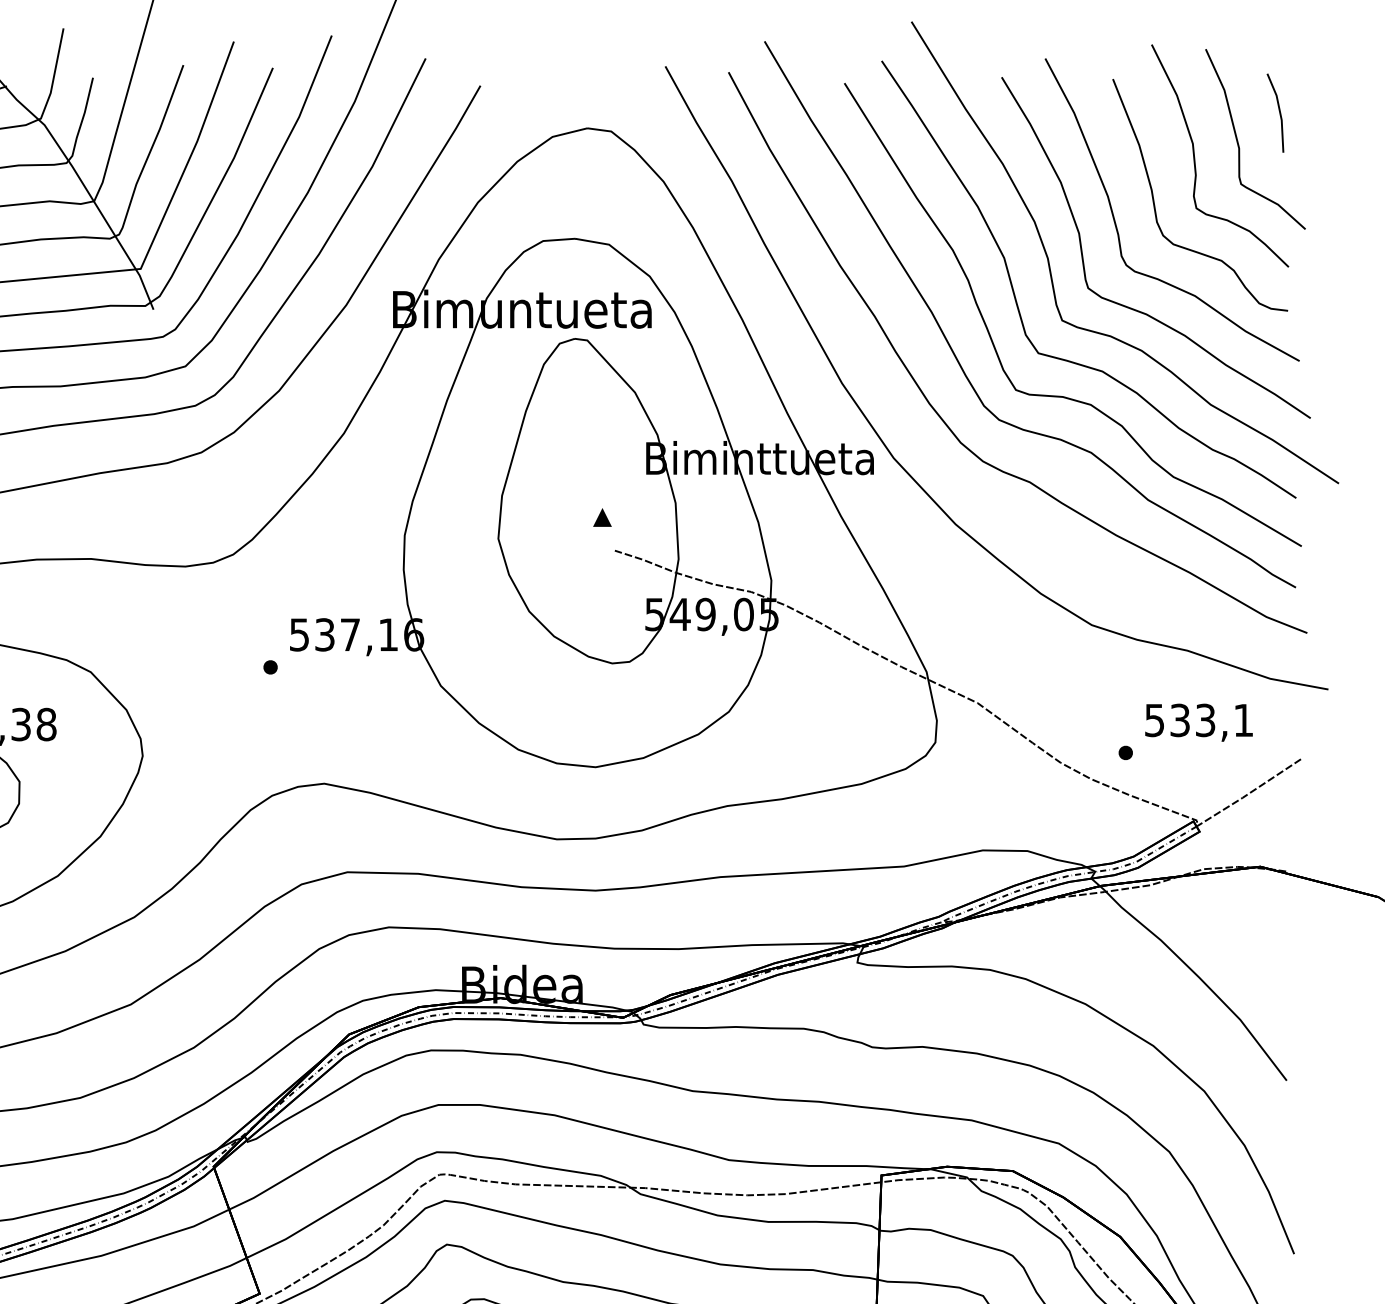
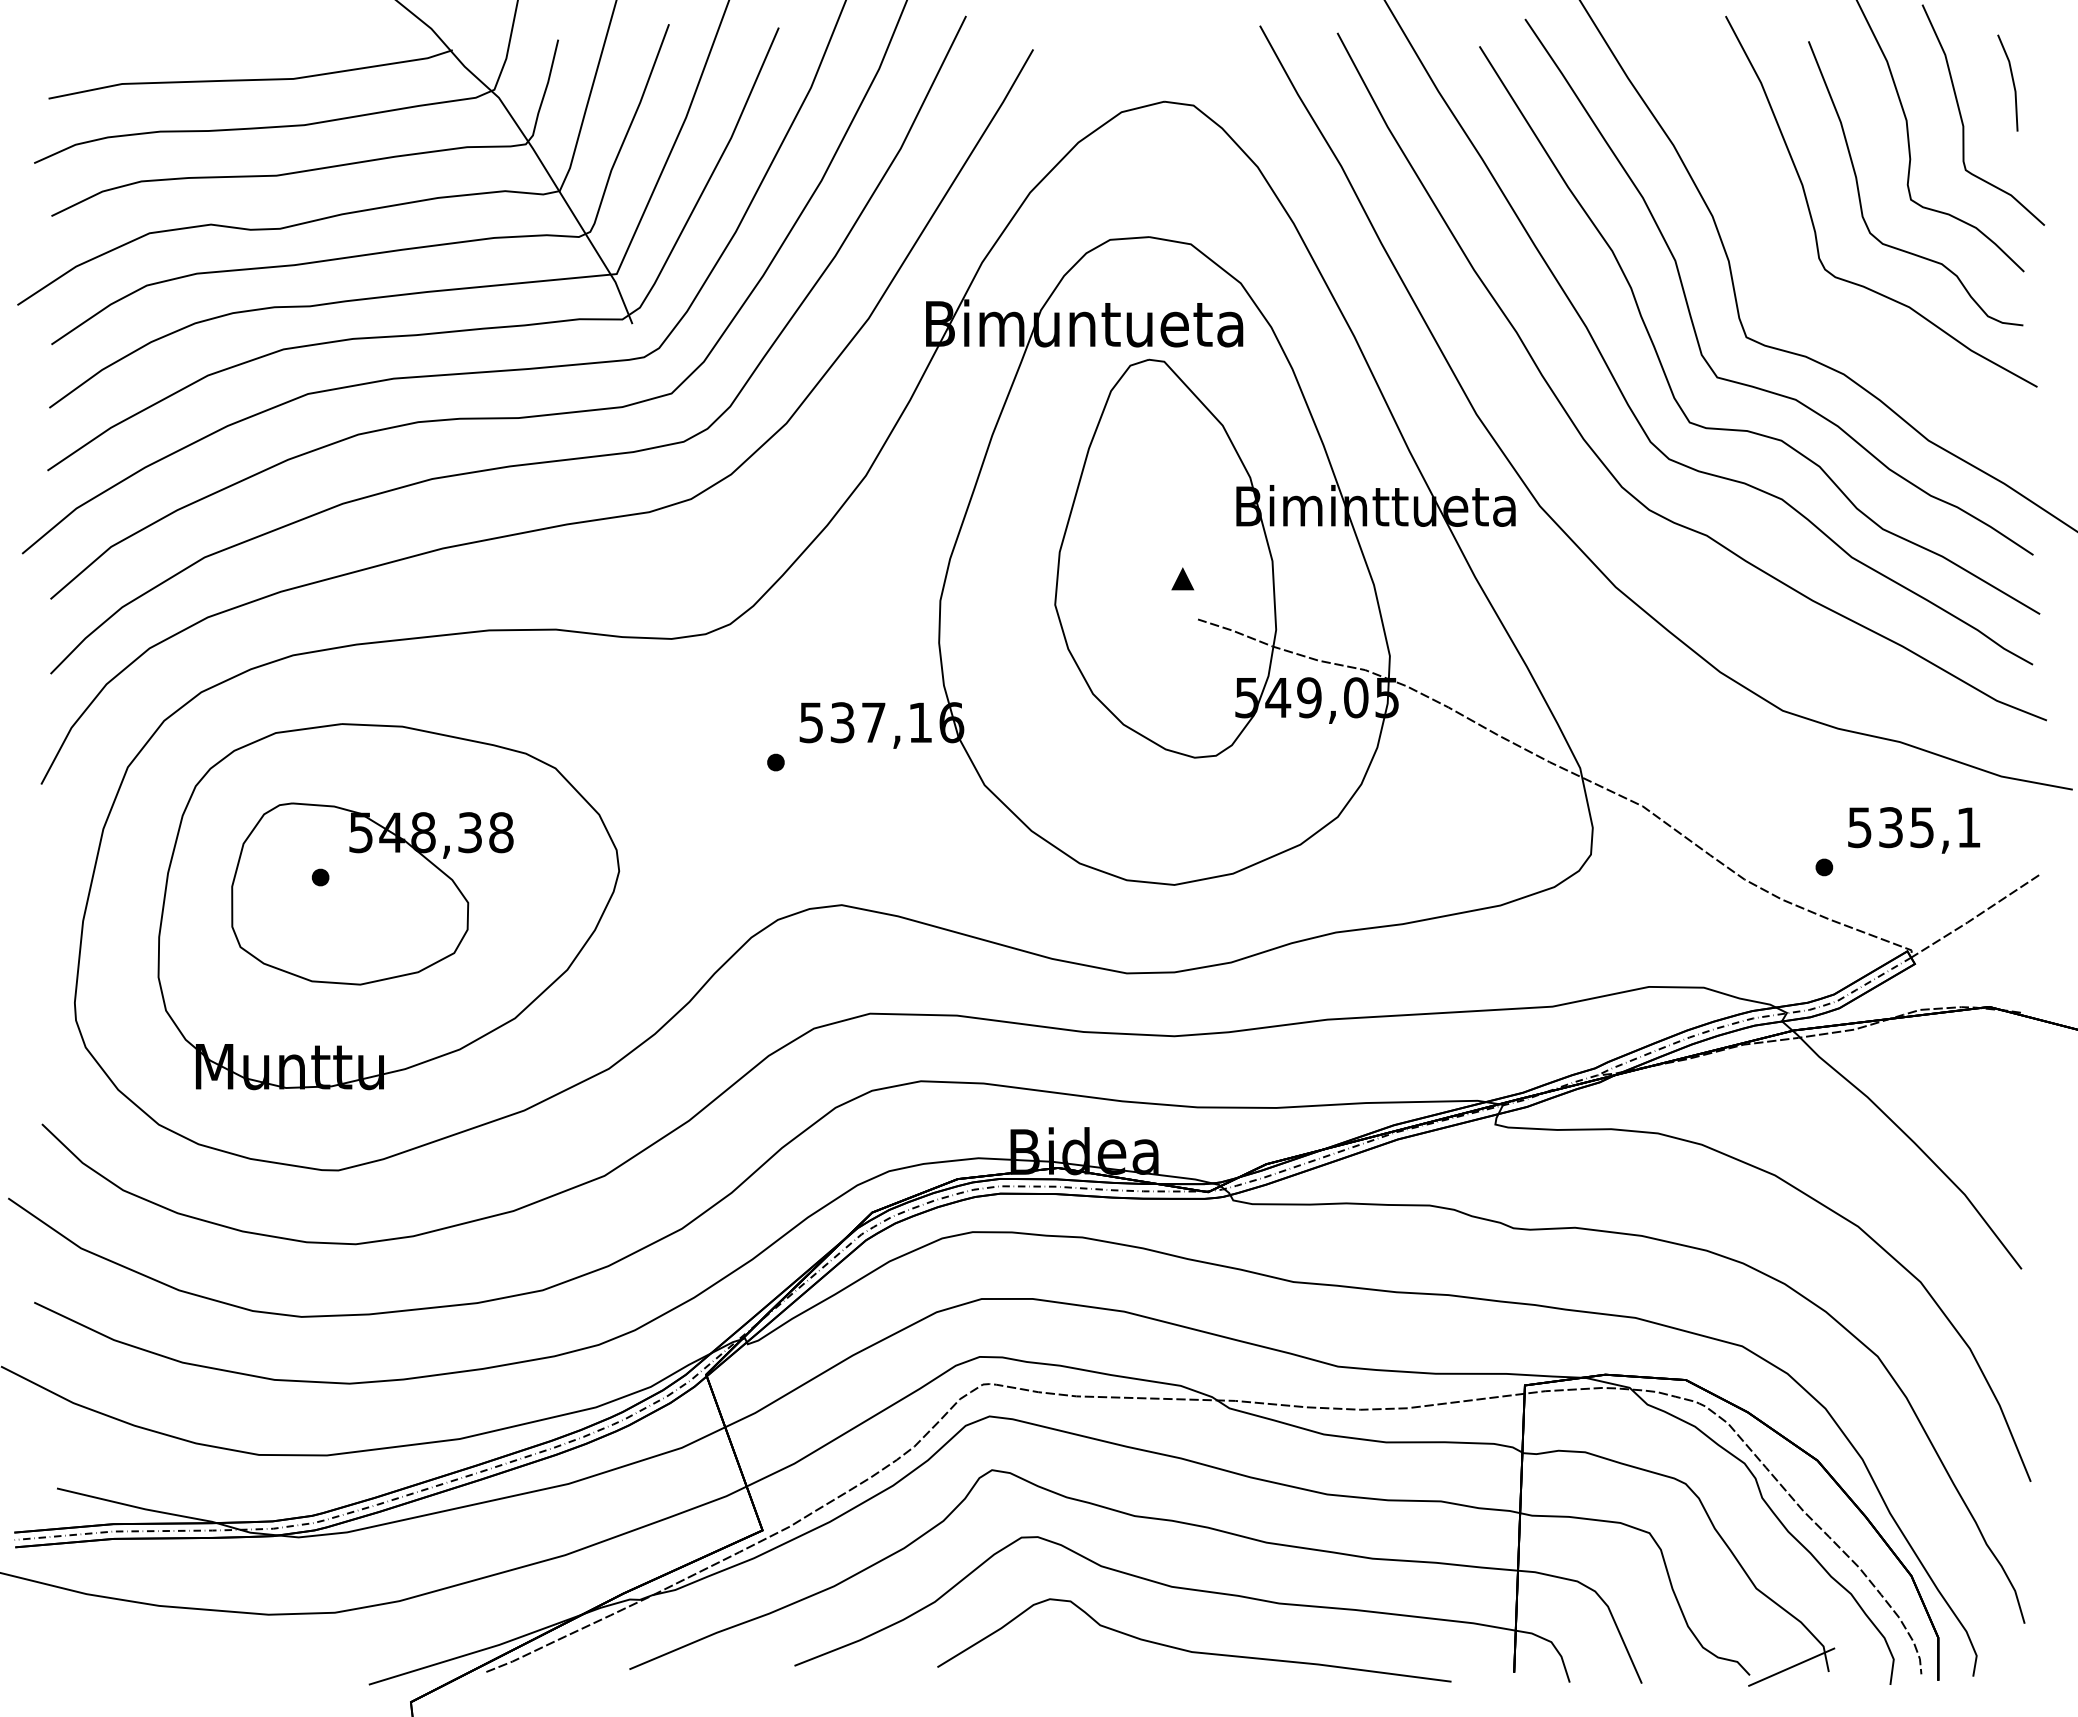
curve: (1135, 309) -> (1836, 323), removed
text: (1205, 720) -> (1921, 827), 533,1 -> 535,1

